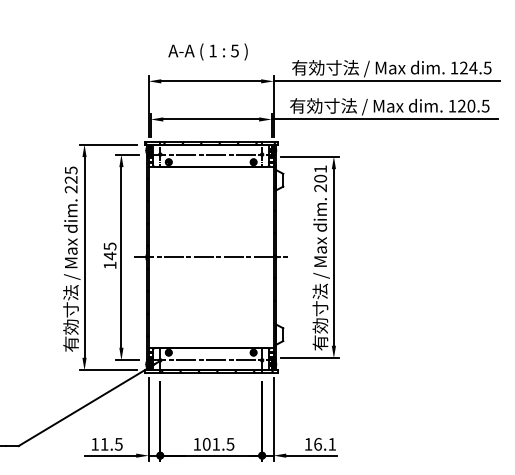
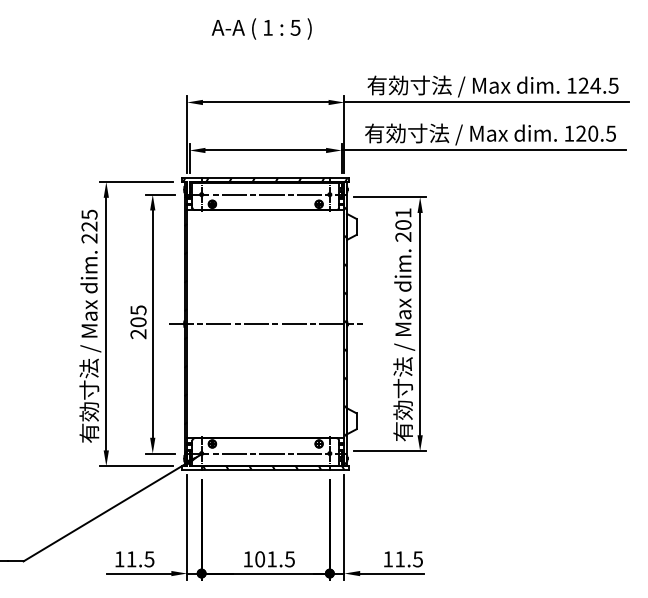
text: (207, 51) -> (261, 28), moved
text: (109, 260) -> (137, 327), 145 -> 205
text: (325, 444) -> (409, 559), 16.1 -> 11.5

